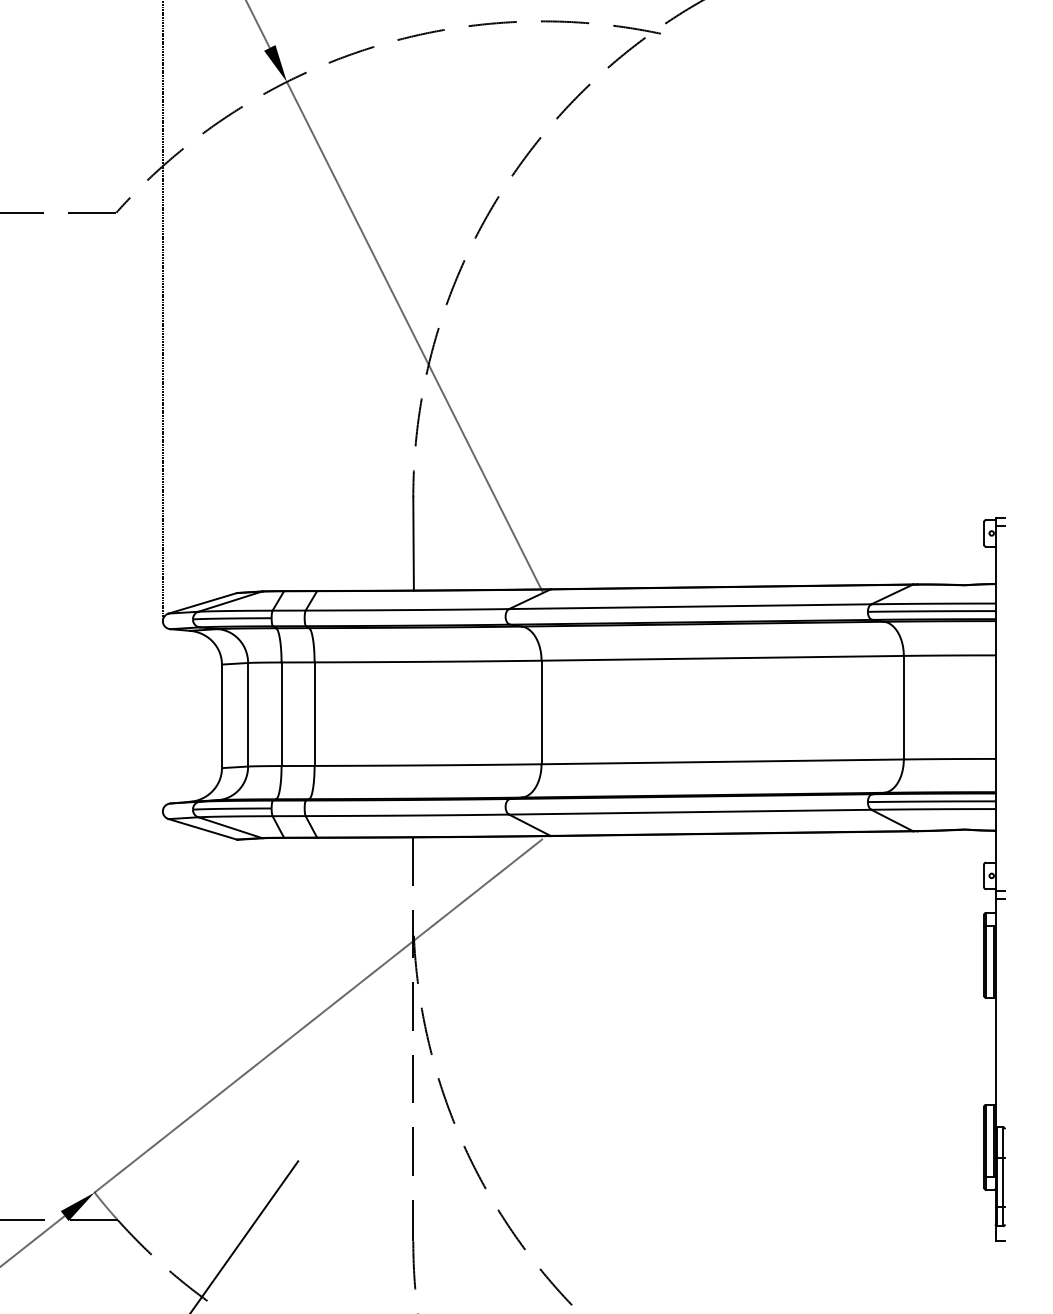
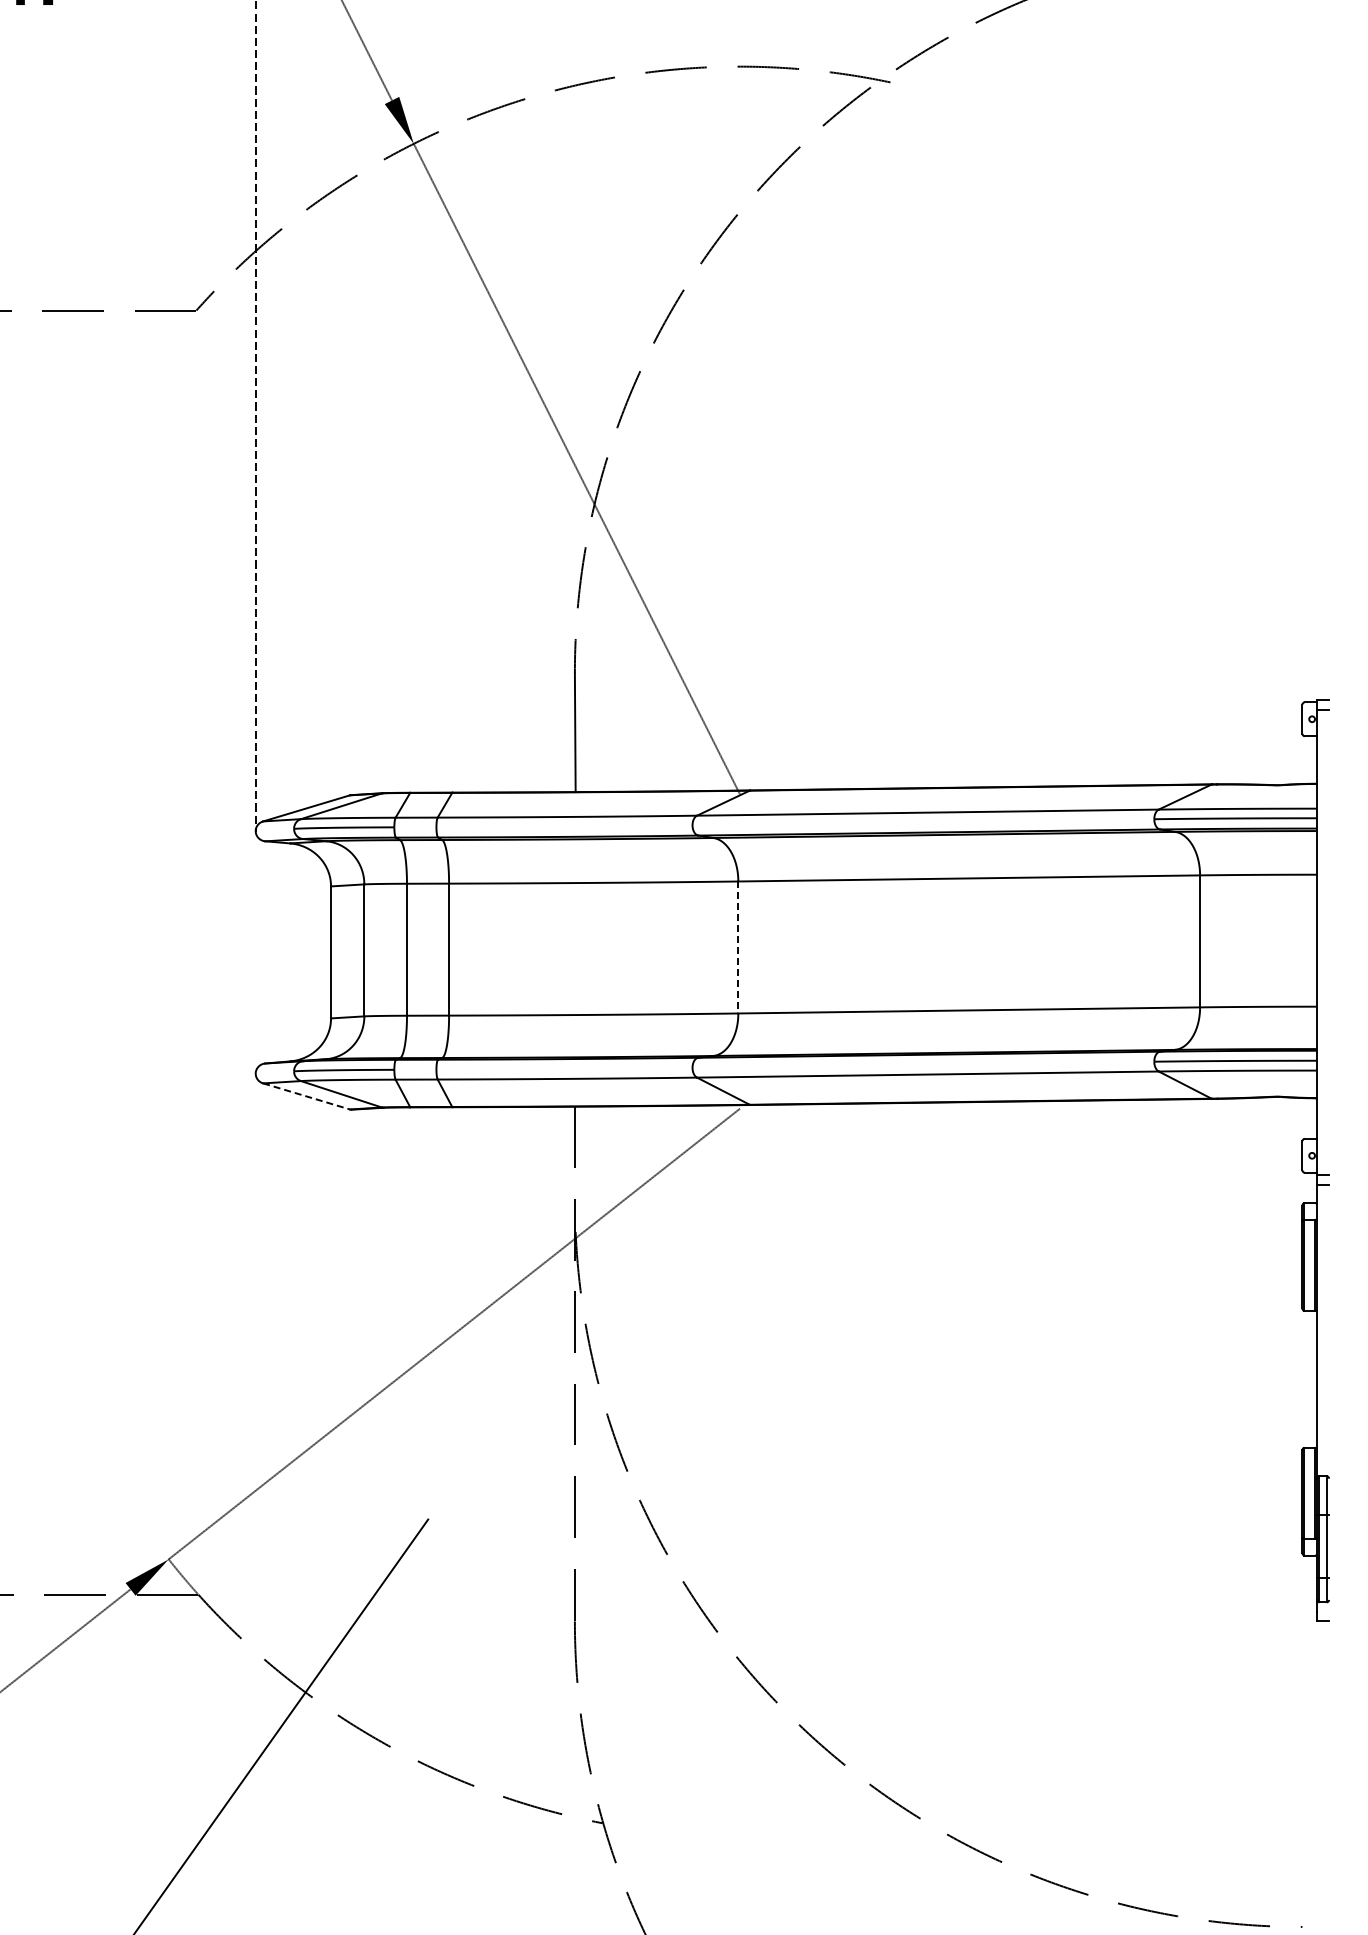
line: (541, 712) -> (738, 947), solid -> dashed
line: (203, 829) -> (307, 1096), solid -> dashed

